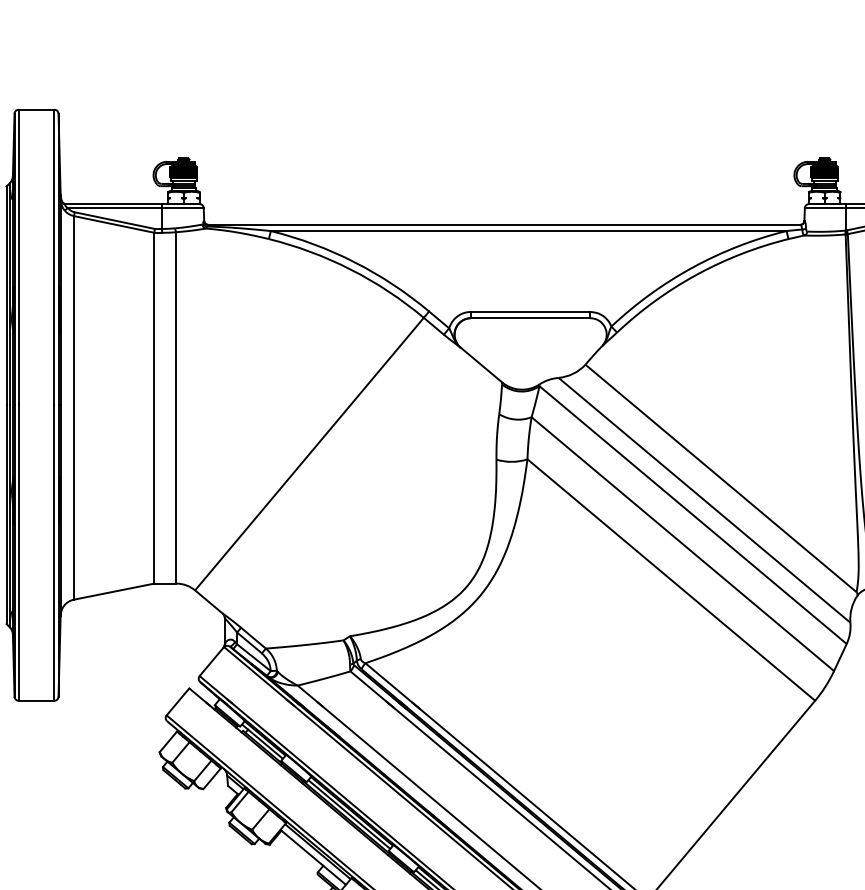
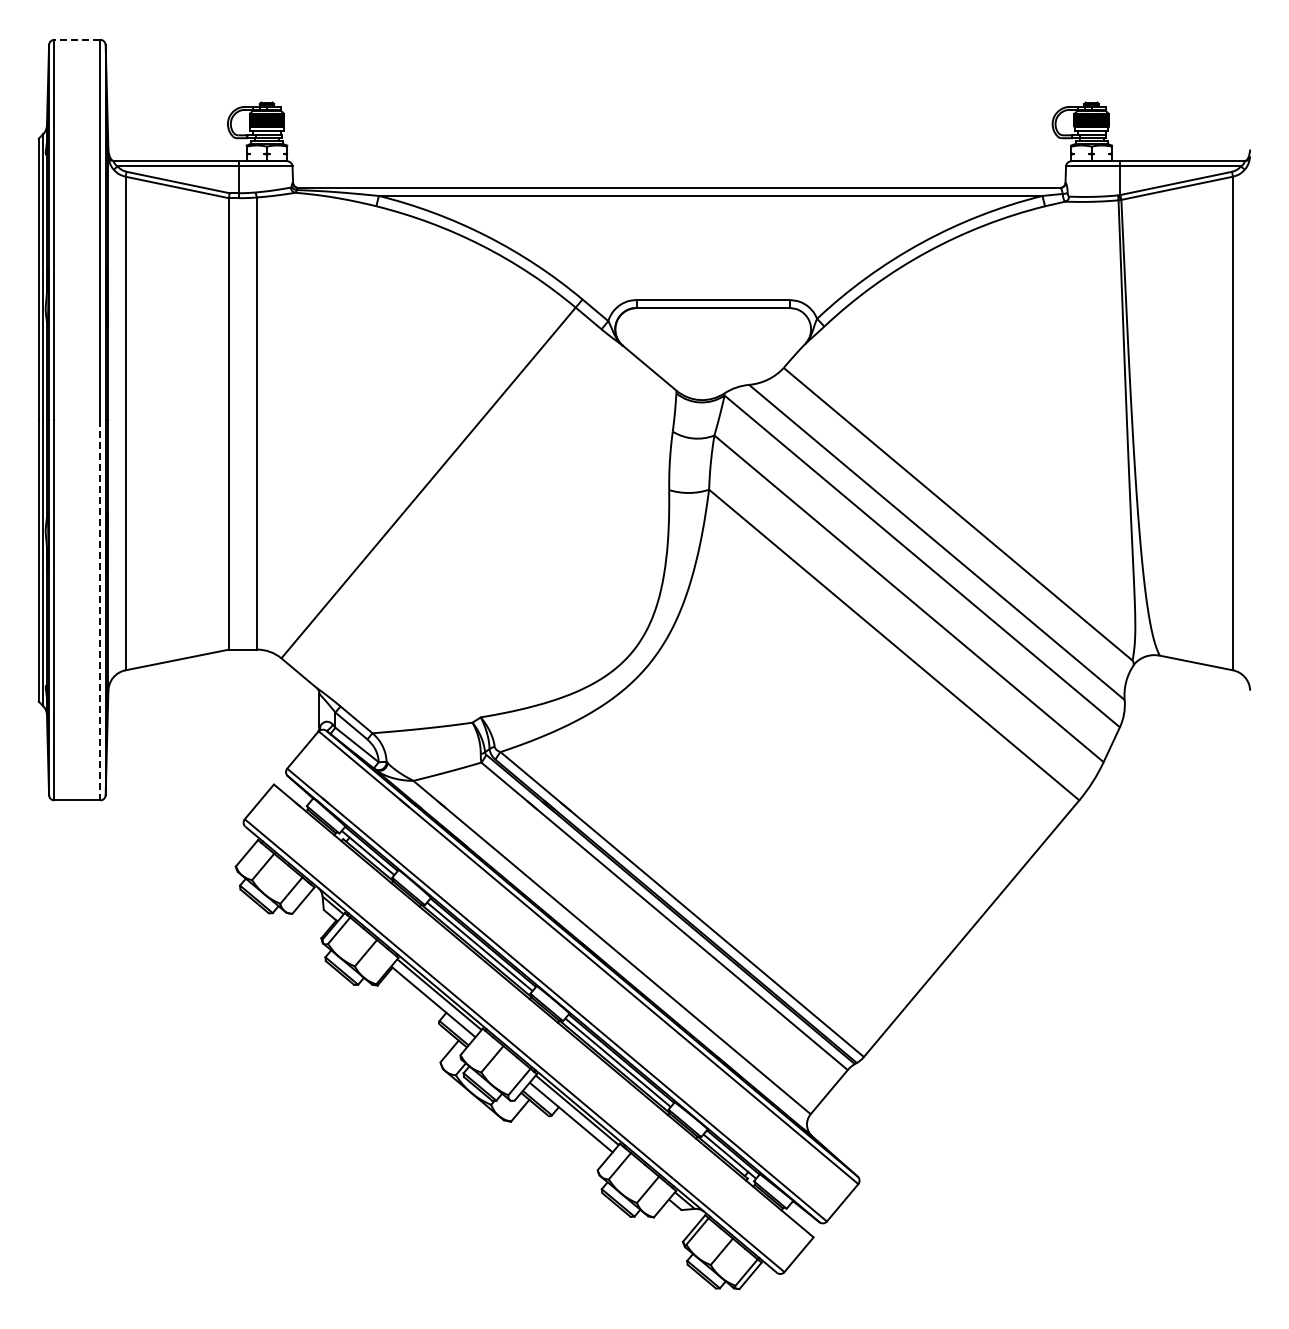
line: (36, 109) -> (77, 39), solid -> dashed
line: (54, 553) -> (100, 610), solid -> dashed

